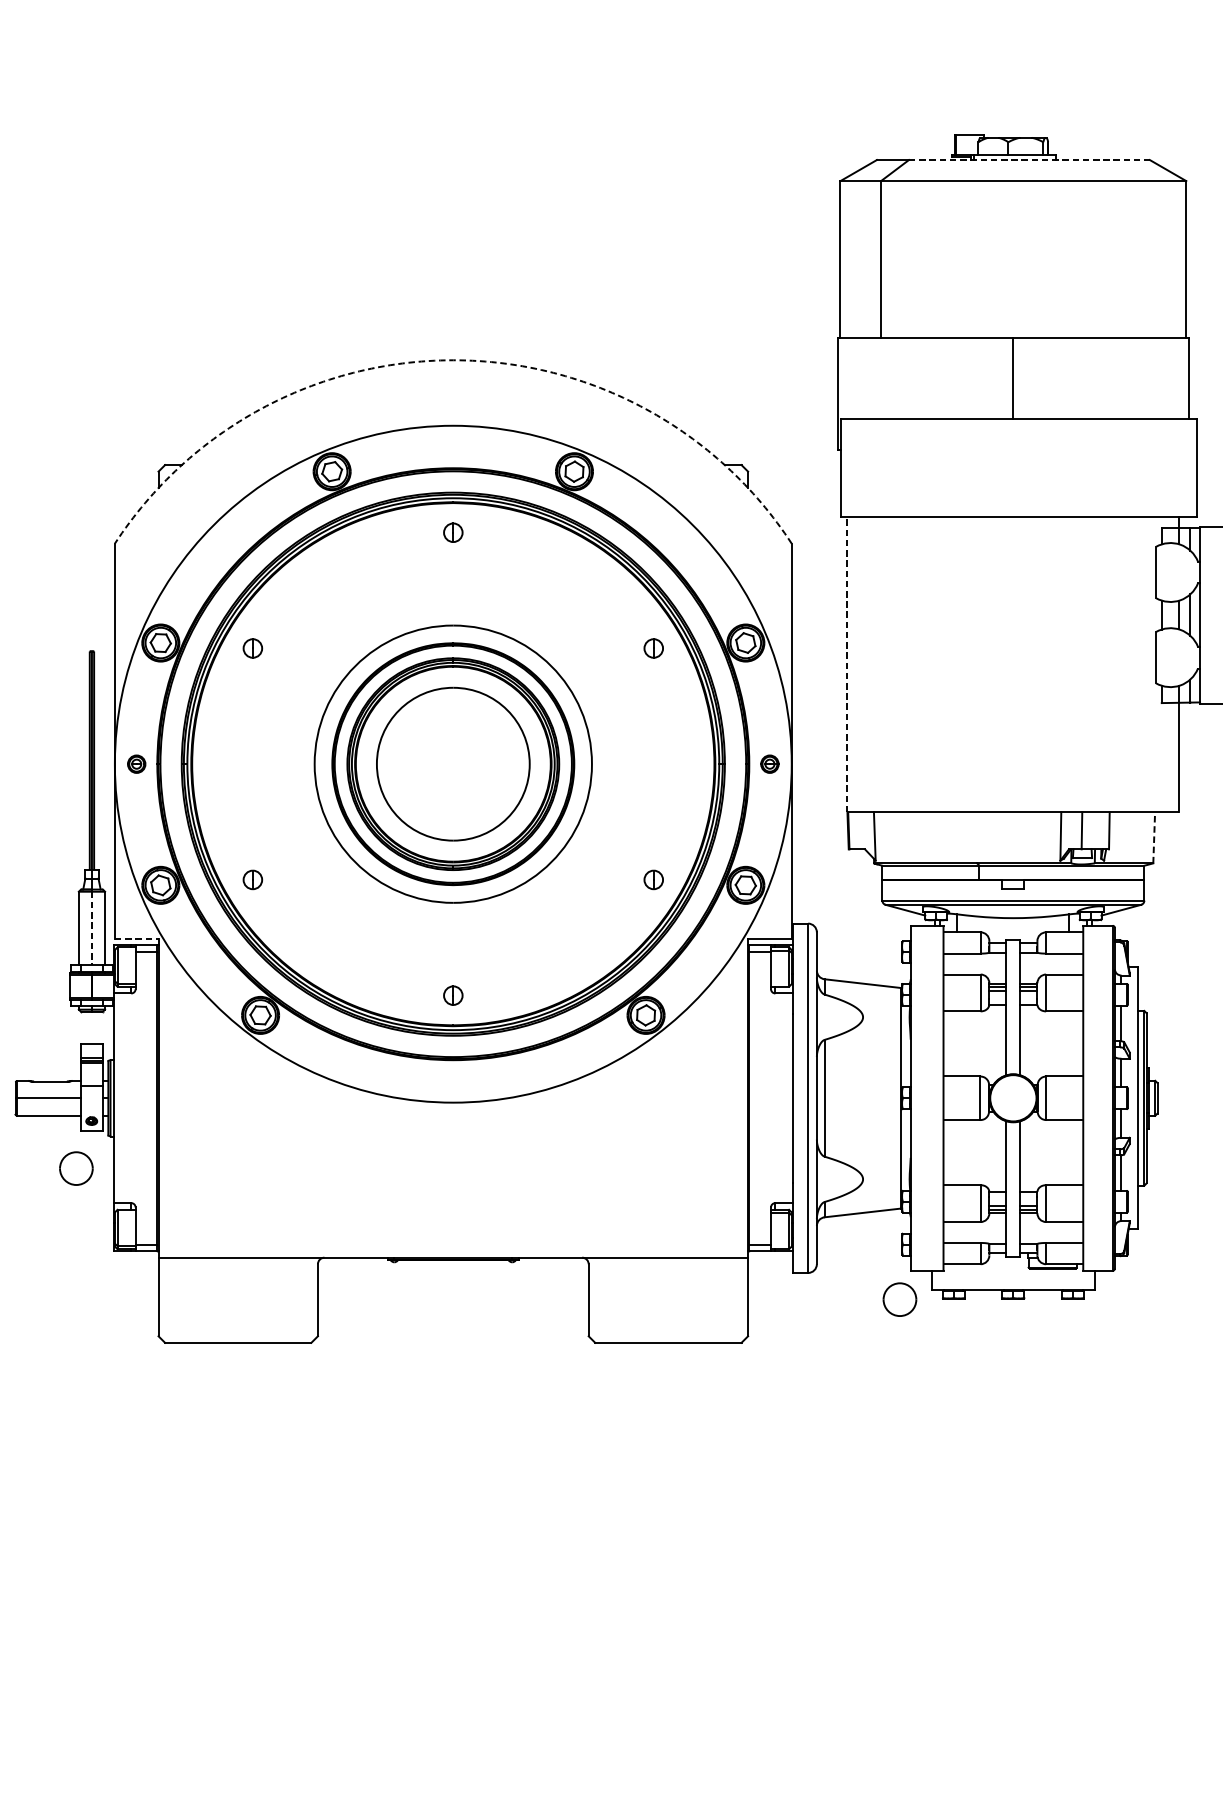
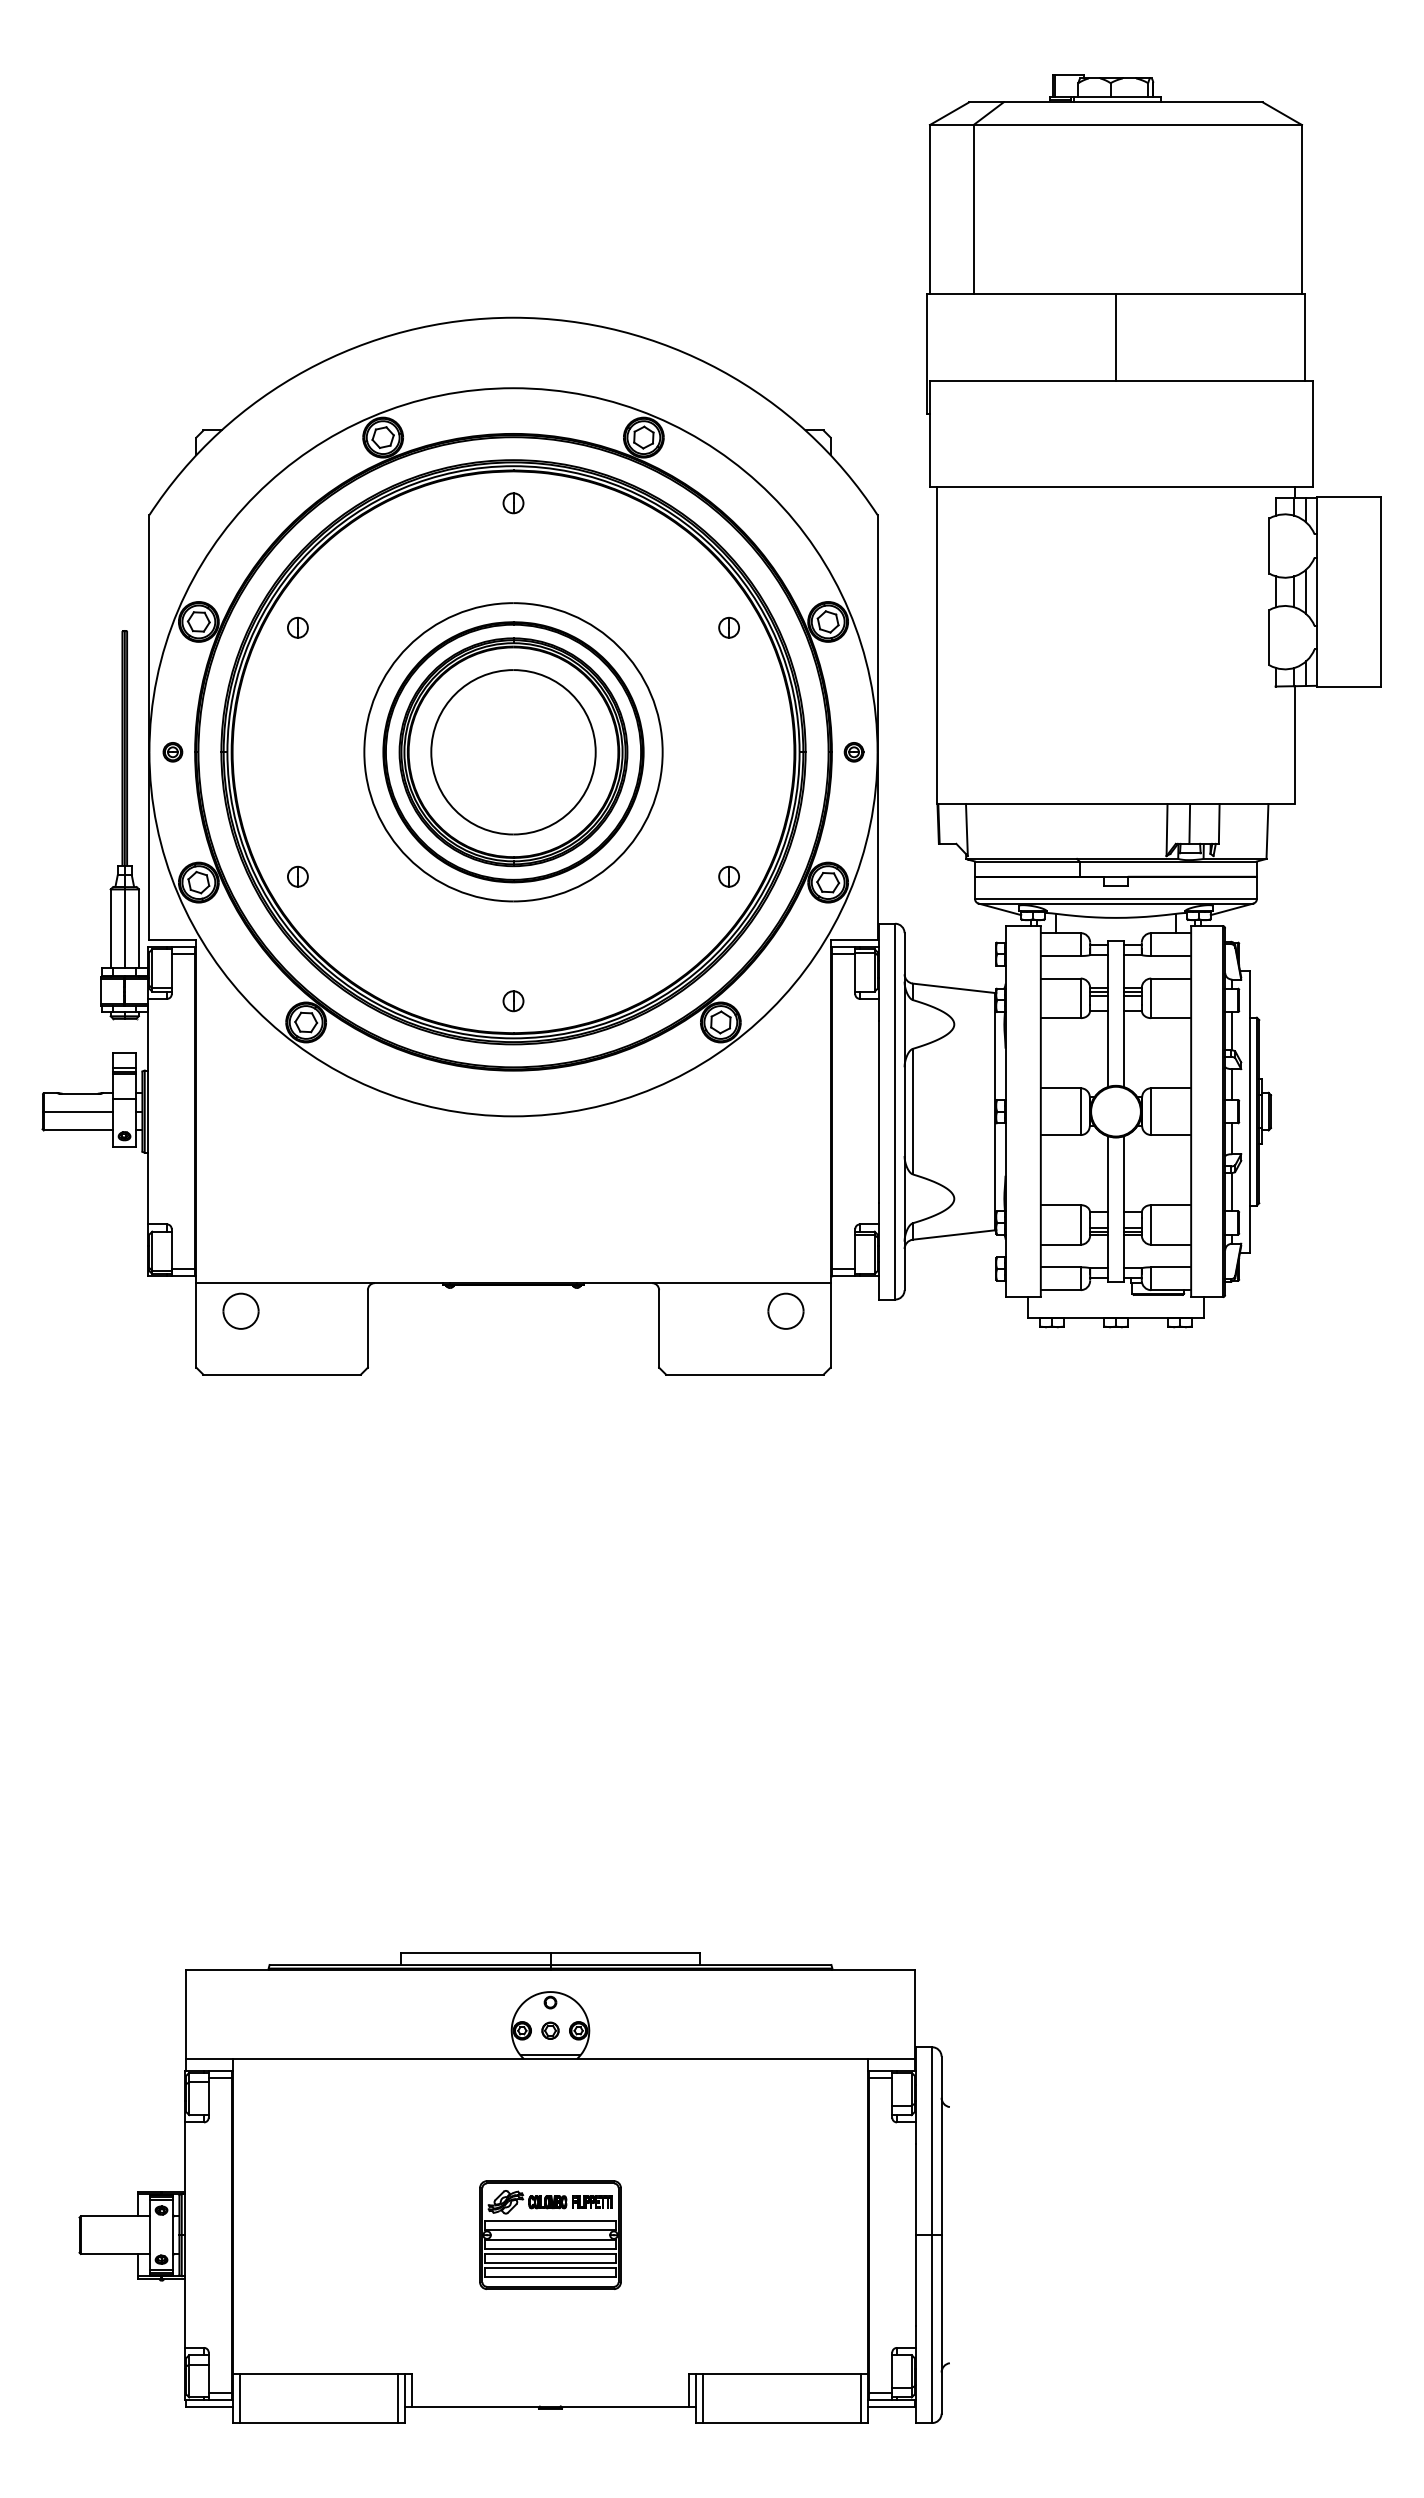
line: (1029, 160) -> (1133, 102), dashed -> solid
arc: (453, 360) -> (513, 317), dashed -> solid
line: (847, 664) -> (937, 645), dashed -> solid
line: (1154, 837) -> (1267, 831), dashed -> solid
line: (91, 928) -> (124, 928), dashed -> solid
line: (137, 939) -> (173, 940), dashed -> solid
part: (75, 1167) -> (240, 1310), moved
part: (899, 1298) -> (785, 1310), moved

